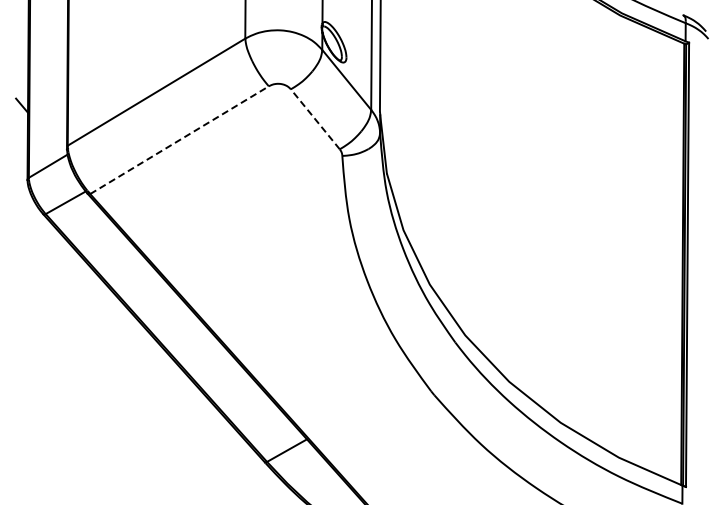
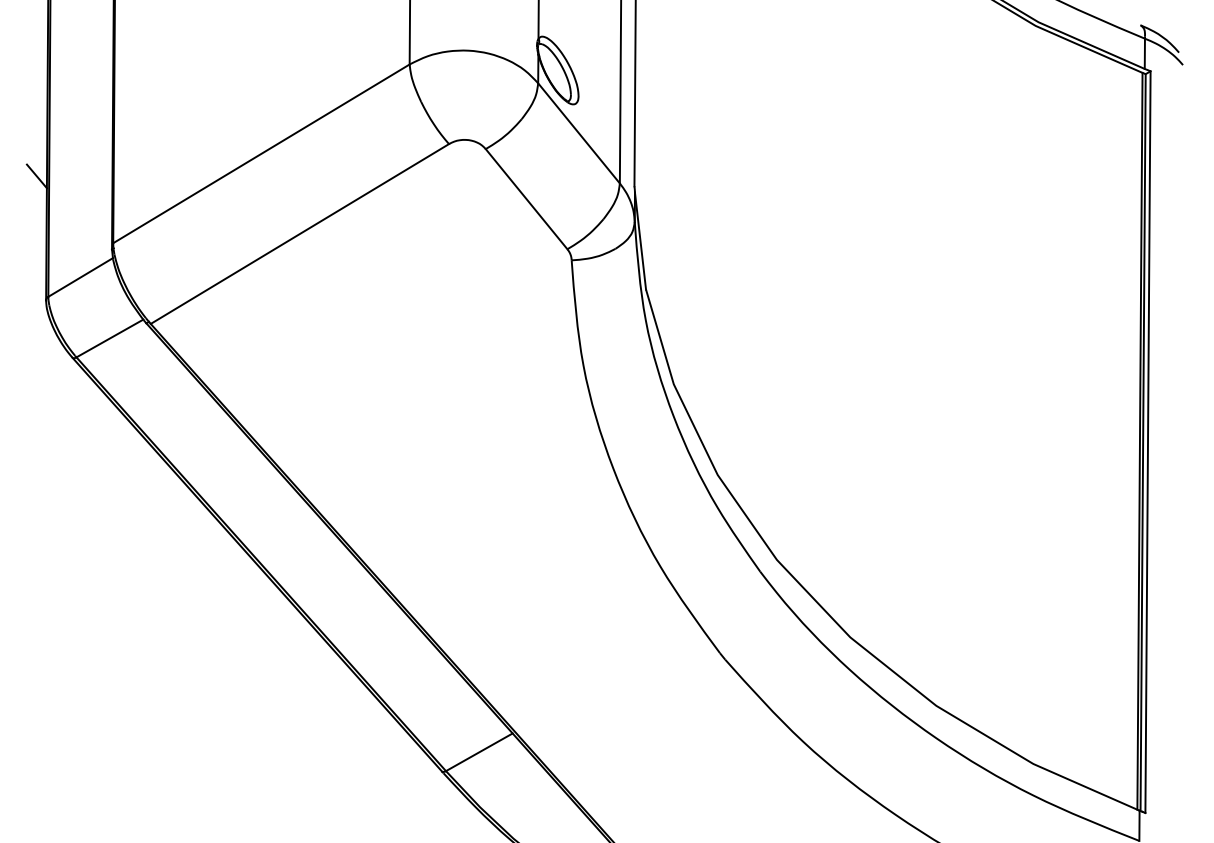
line: (315, 119) -> (526, 199), dashed -> solid
line: (179, 139) -> (299, 232), dashed -> solid

